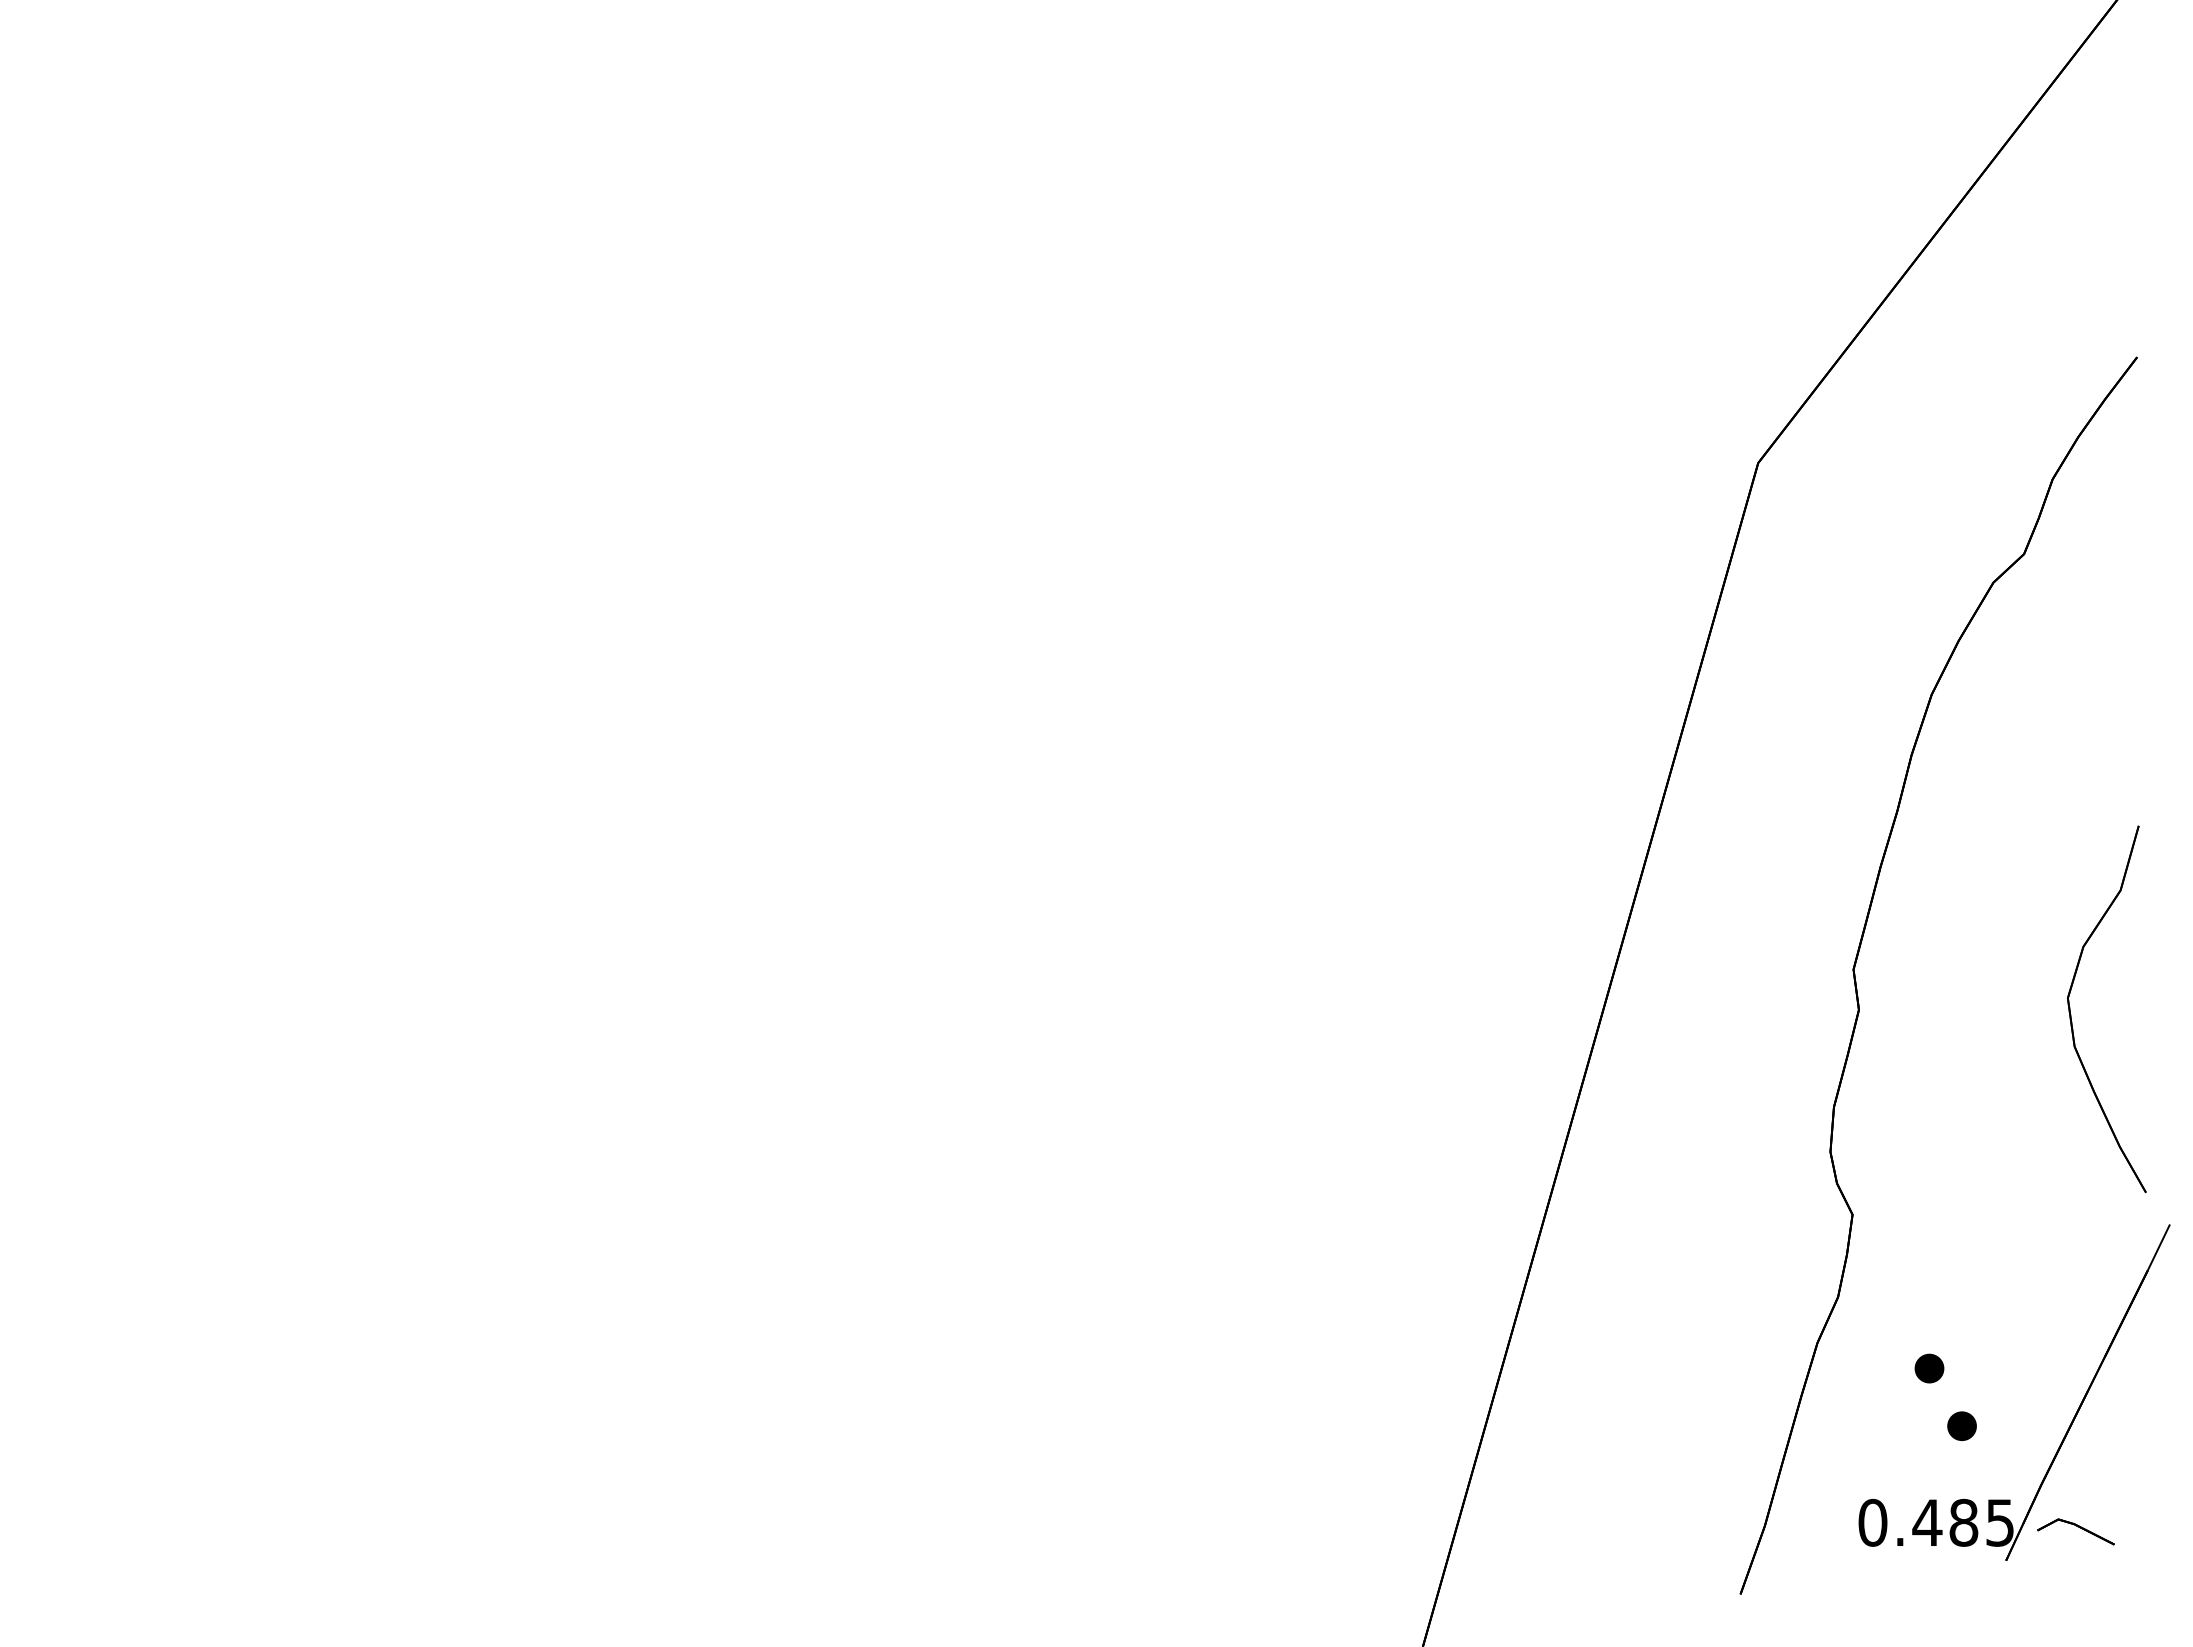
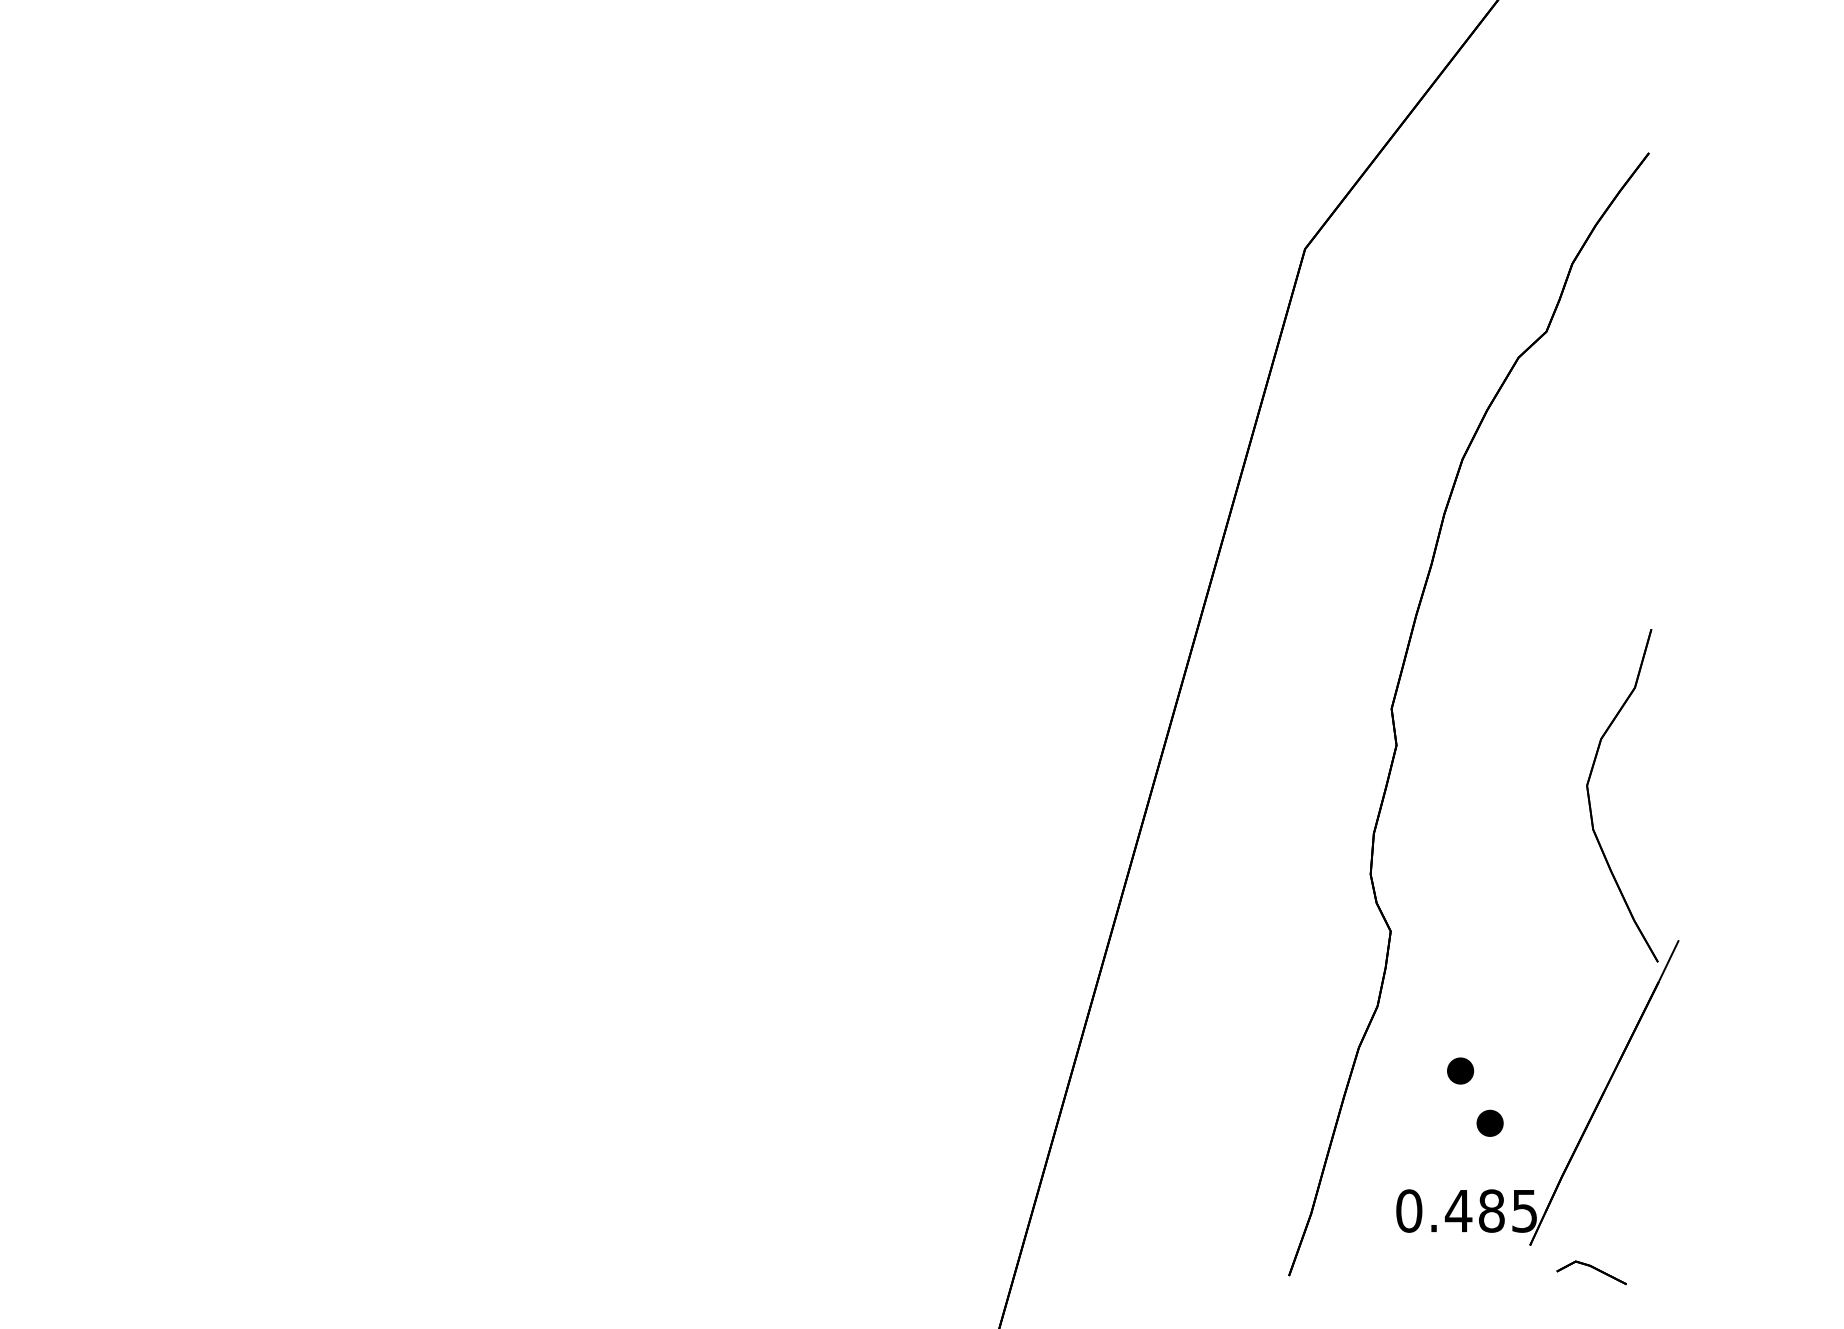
part: (2071, 1014) -> (1590, 800), moved
part: (2075, 1531) -> (1591, 1272), moved

